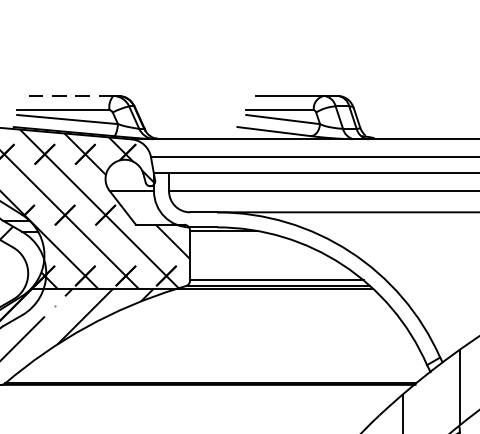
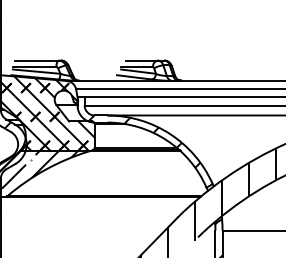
line: (67, 95) -> (36, 60), dashed -> solid
hatch: (295, 267) -> (144, 141), added

